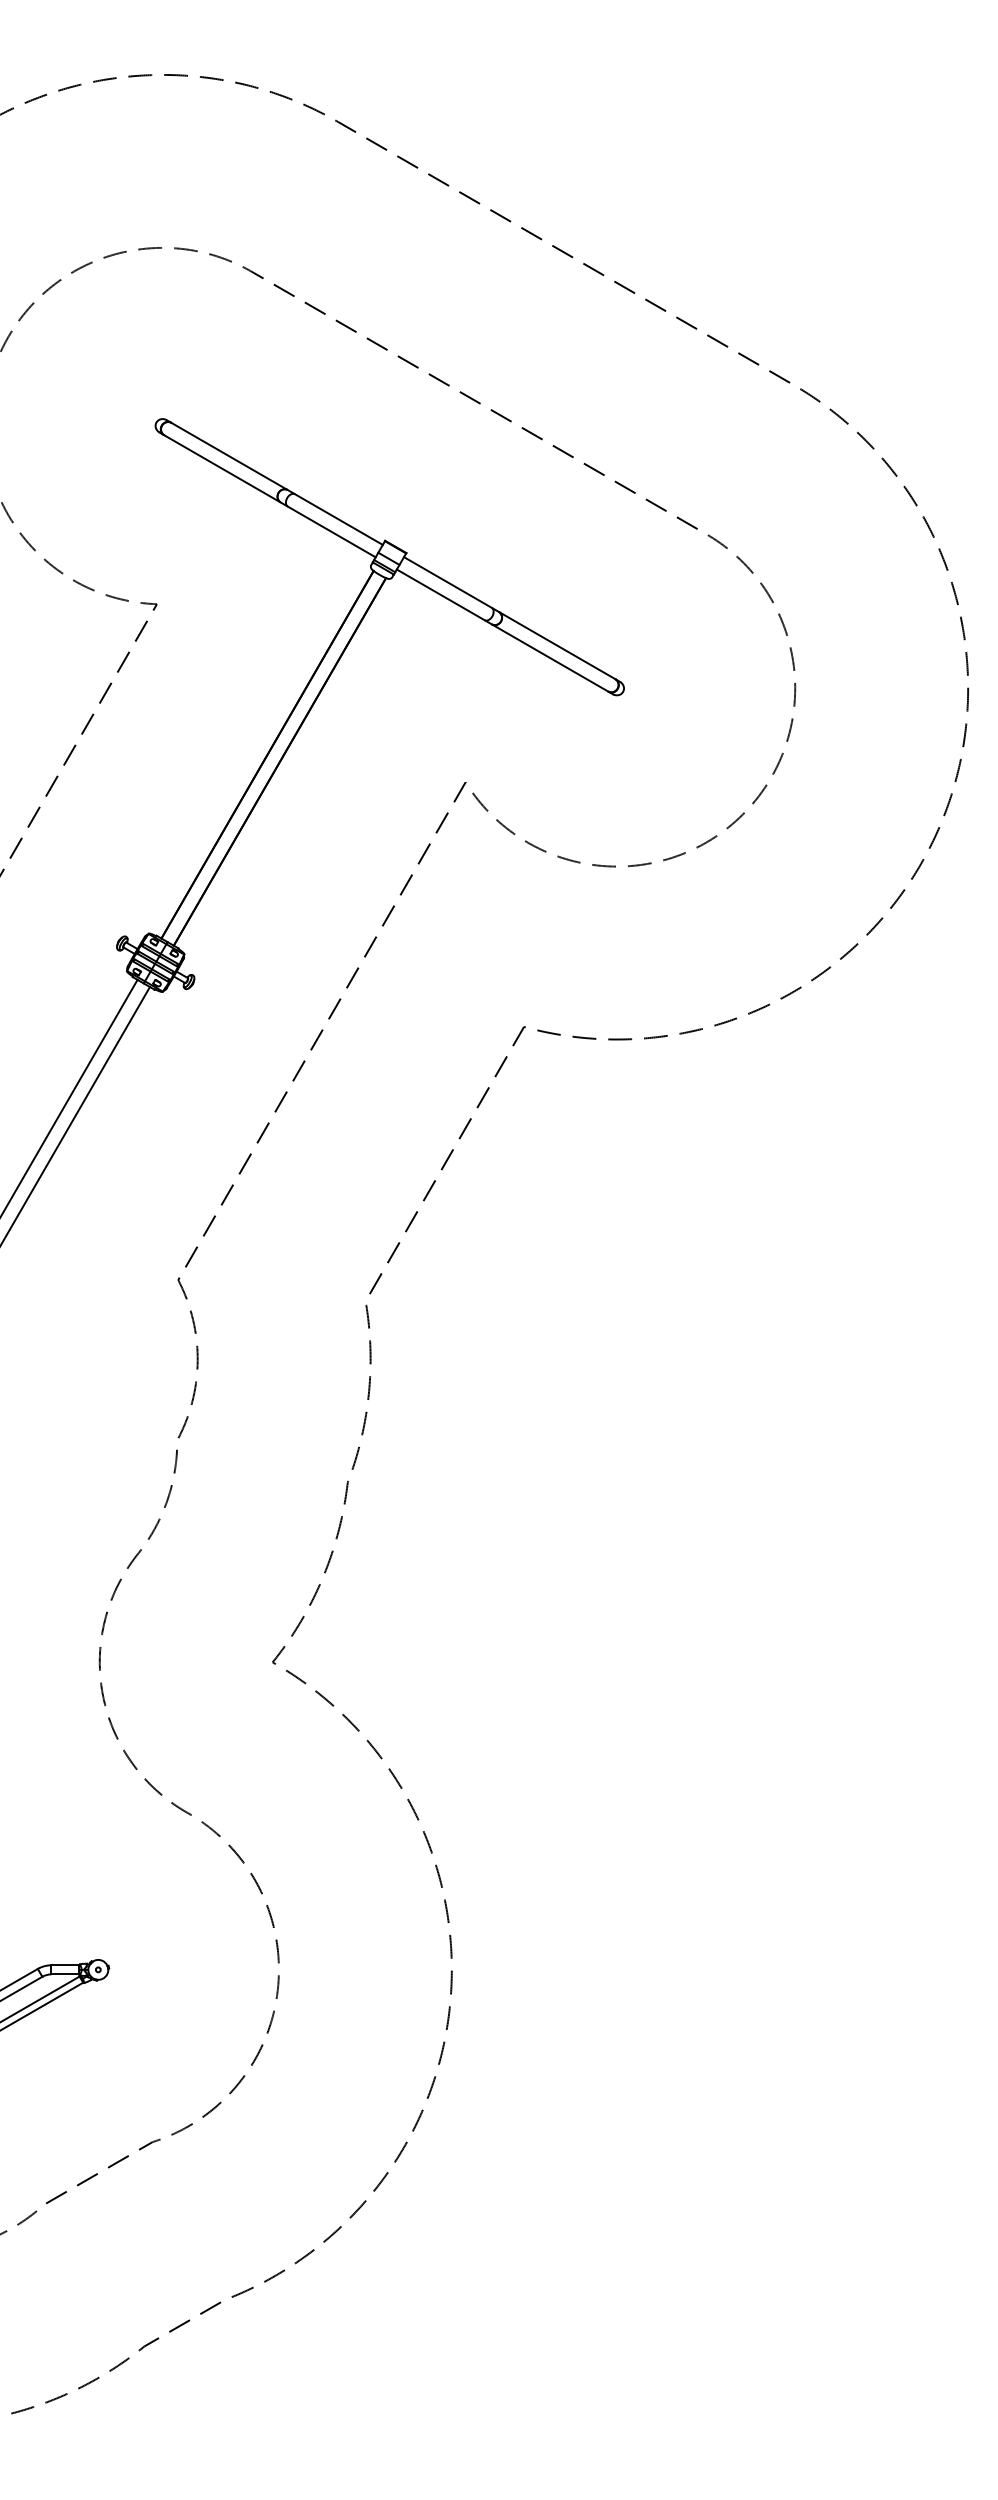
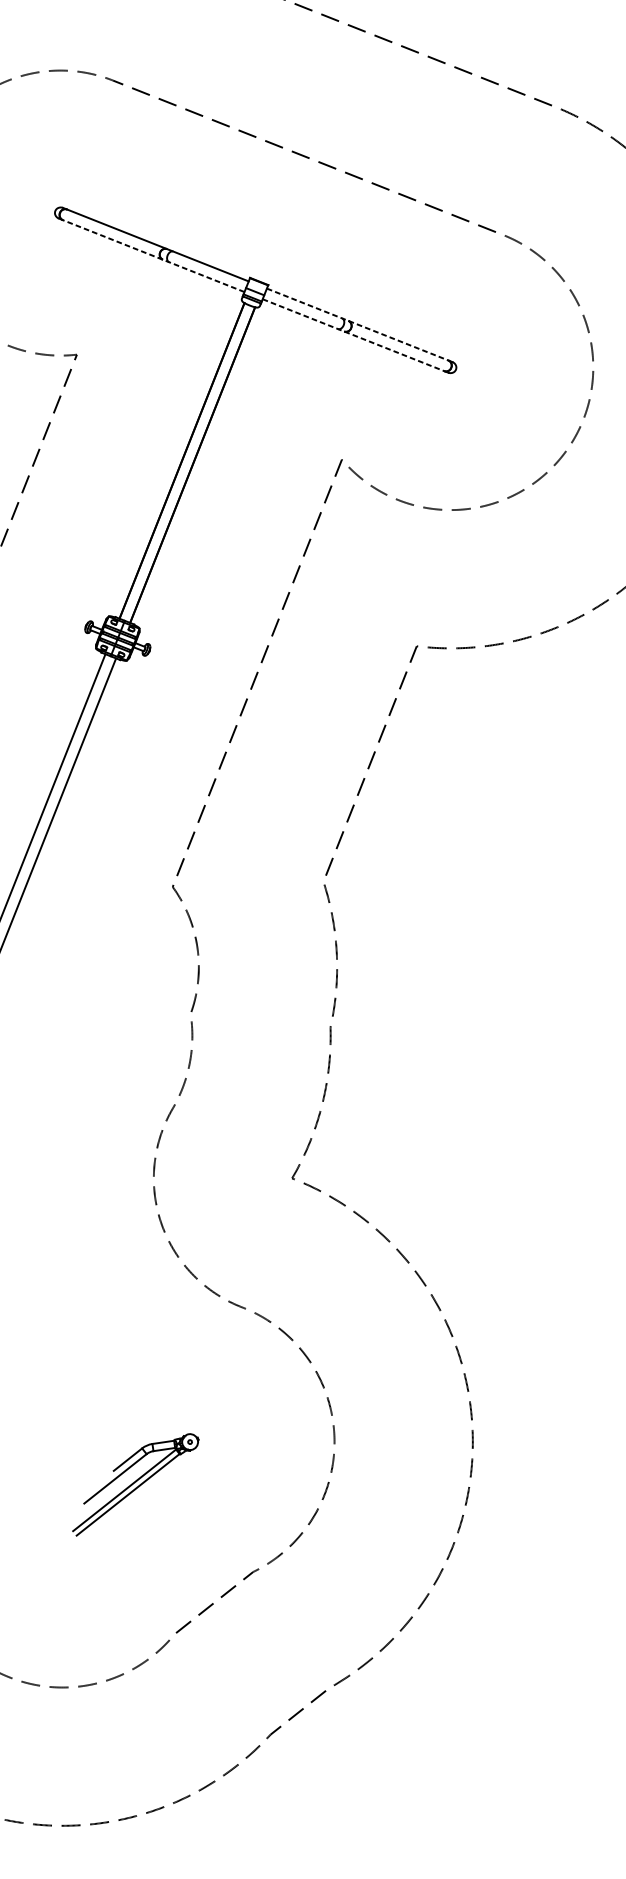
line: (269, 496) -> (153, 256), solid -> dashed
line: (509, 618) -> (357, 324), solid -> dashed
line: (502, 630) -> (353, 335), solid -> dashed

